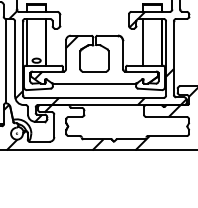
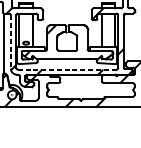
line: (15, 58) -> (11, 41), solid -> dashed
line: (93, 97) -> (66, 69), solid -> dashed

